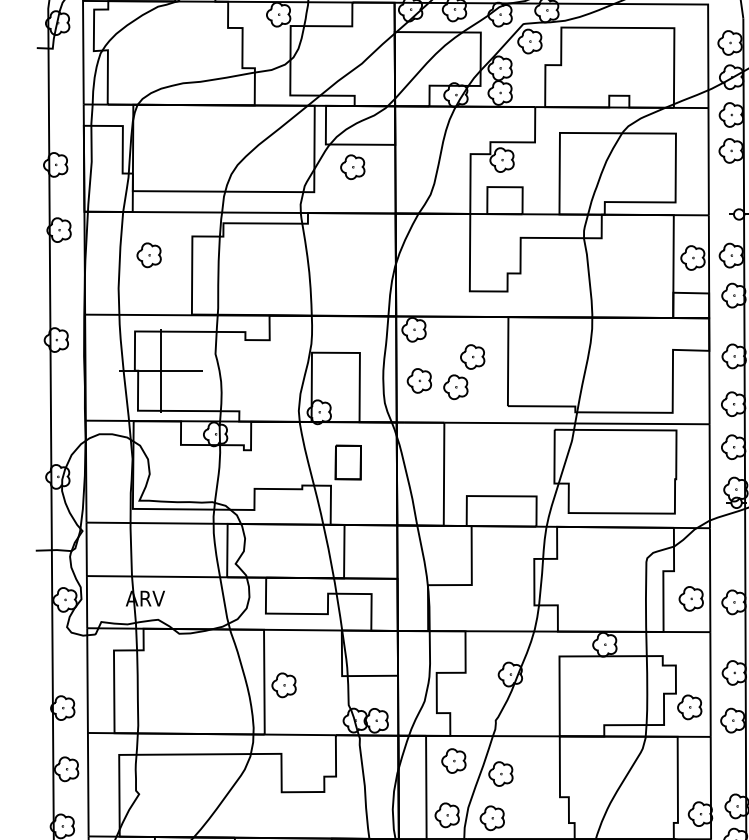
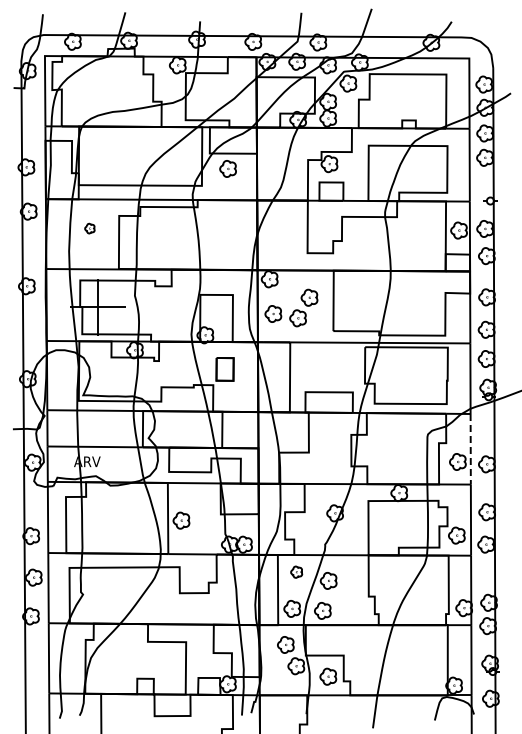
part: (148, 254) -> (89, 228), size x0.6
line: (709, 580) -> (470, 449), solid -> dashed
part: (453, 761) -> (296, 572), size x0.7

